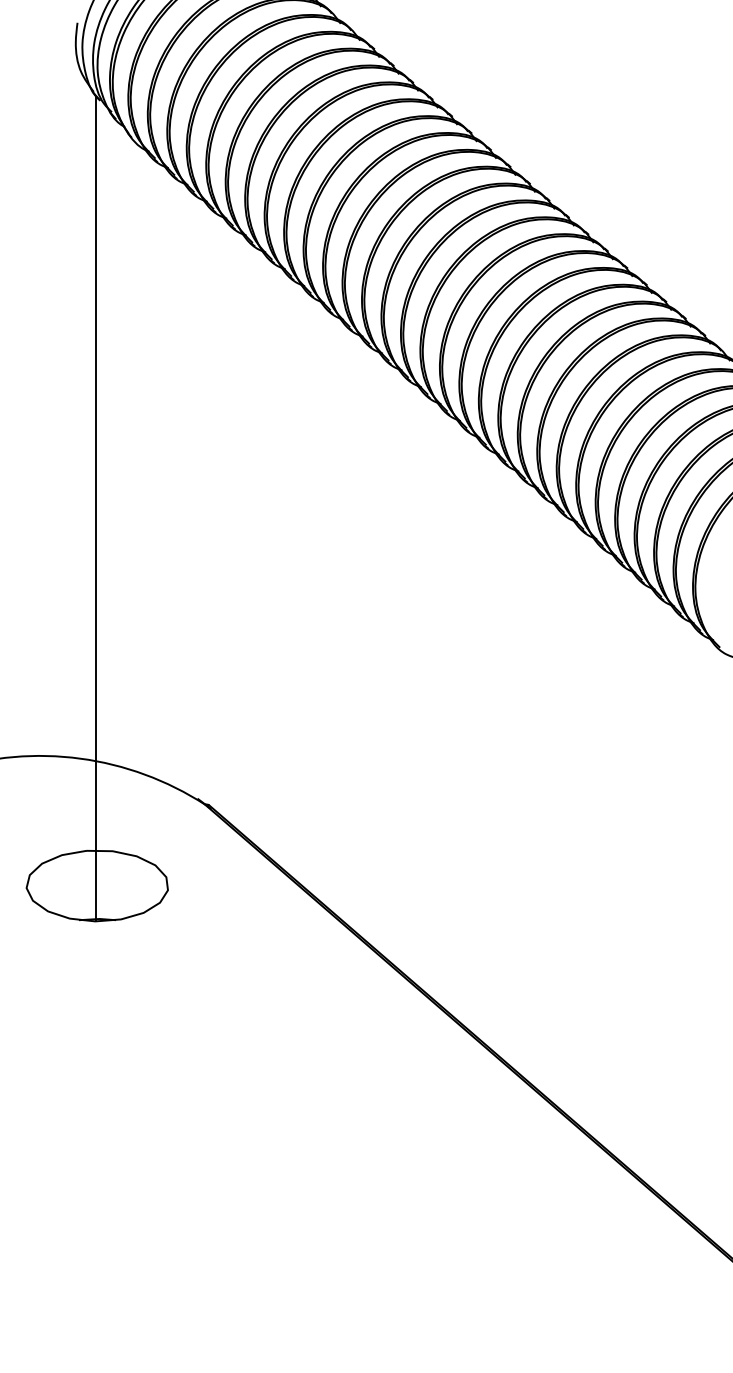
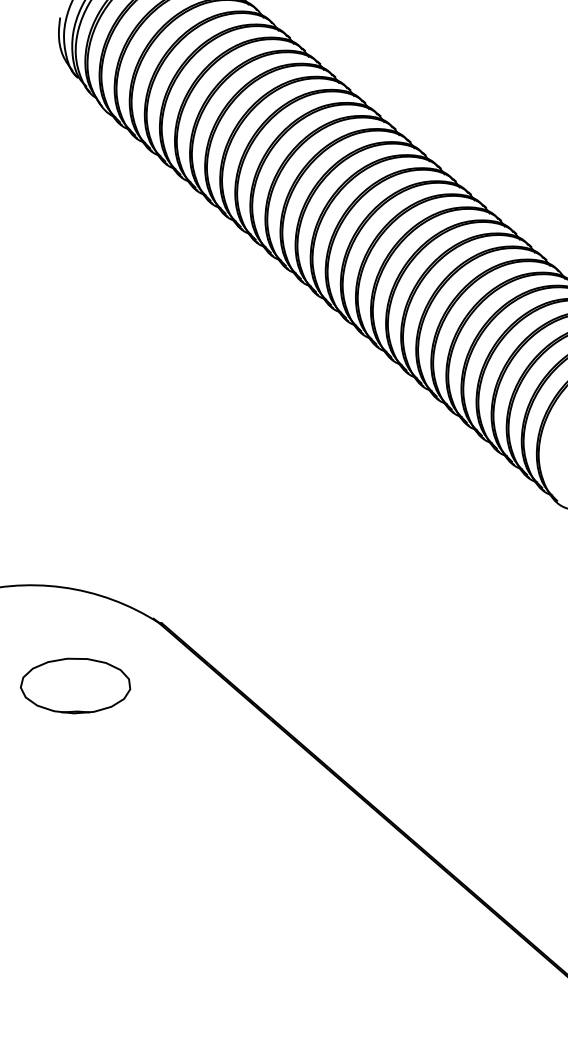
line: (95, 508) -> (74, 393), removed

